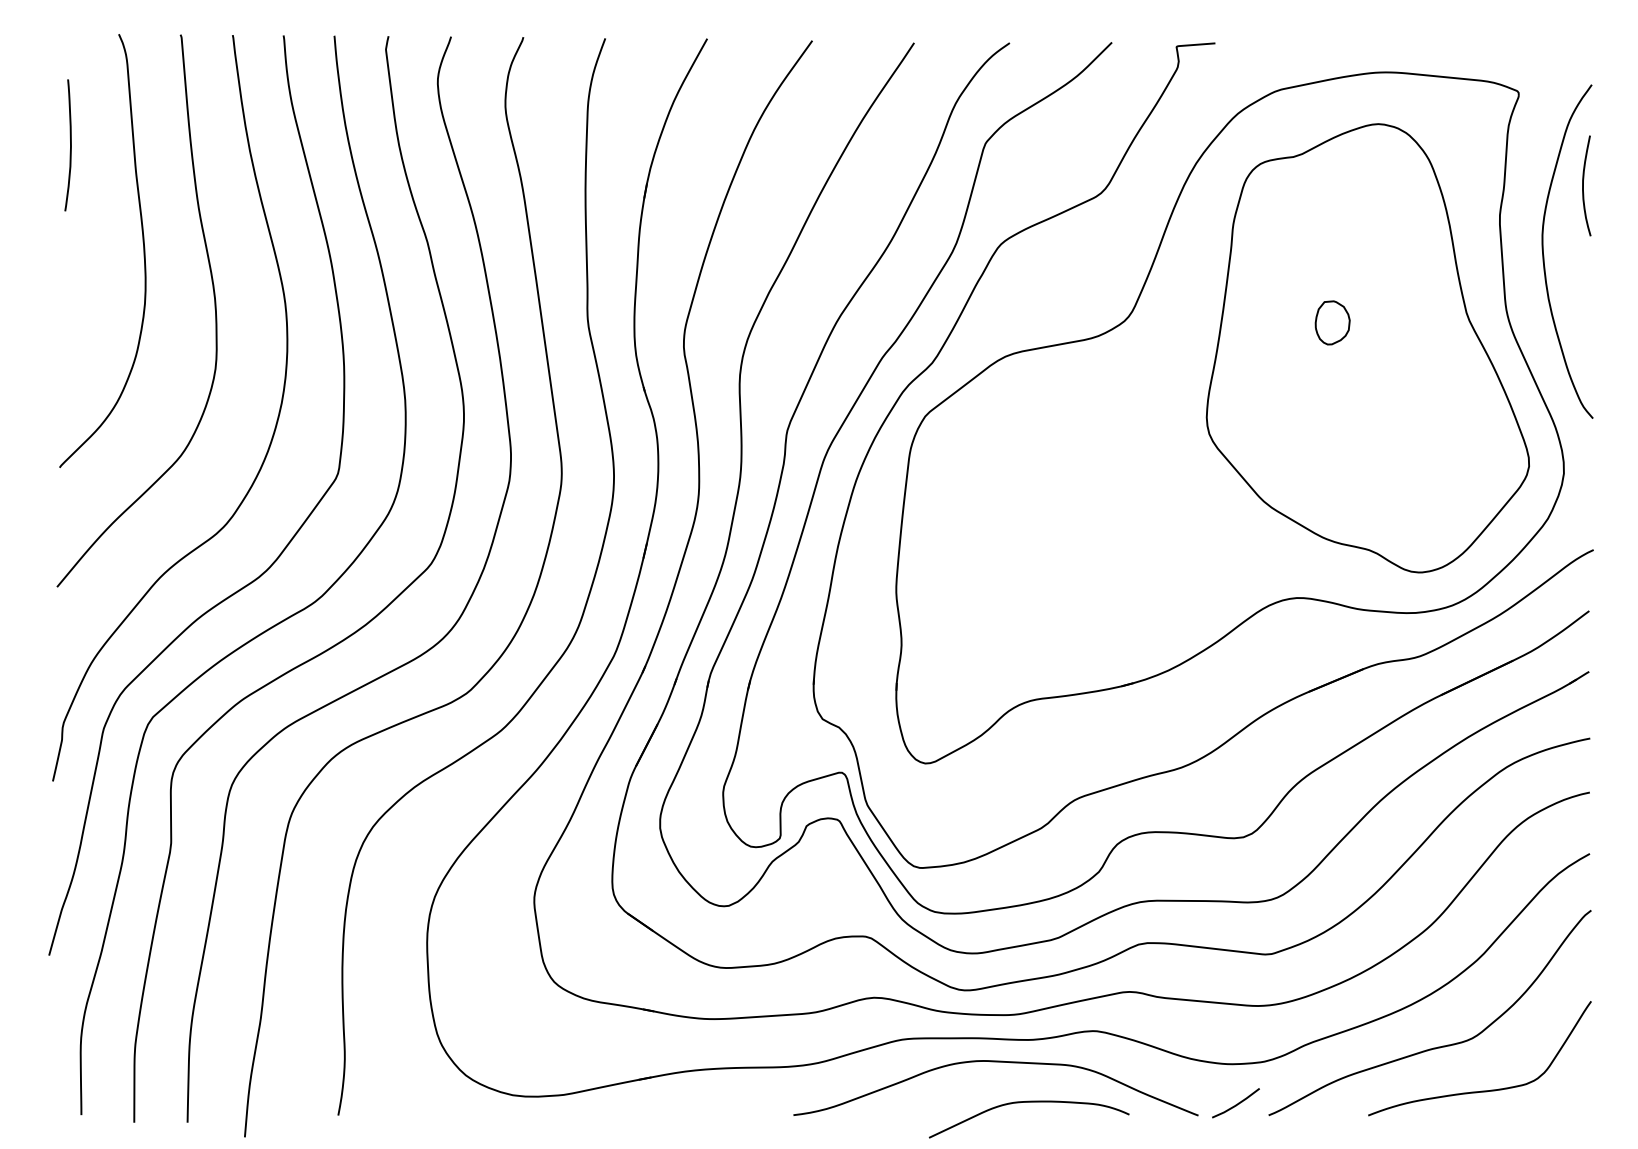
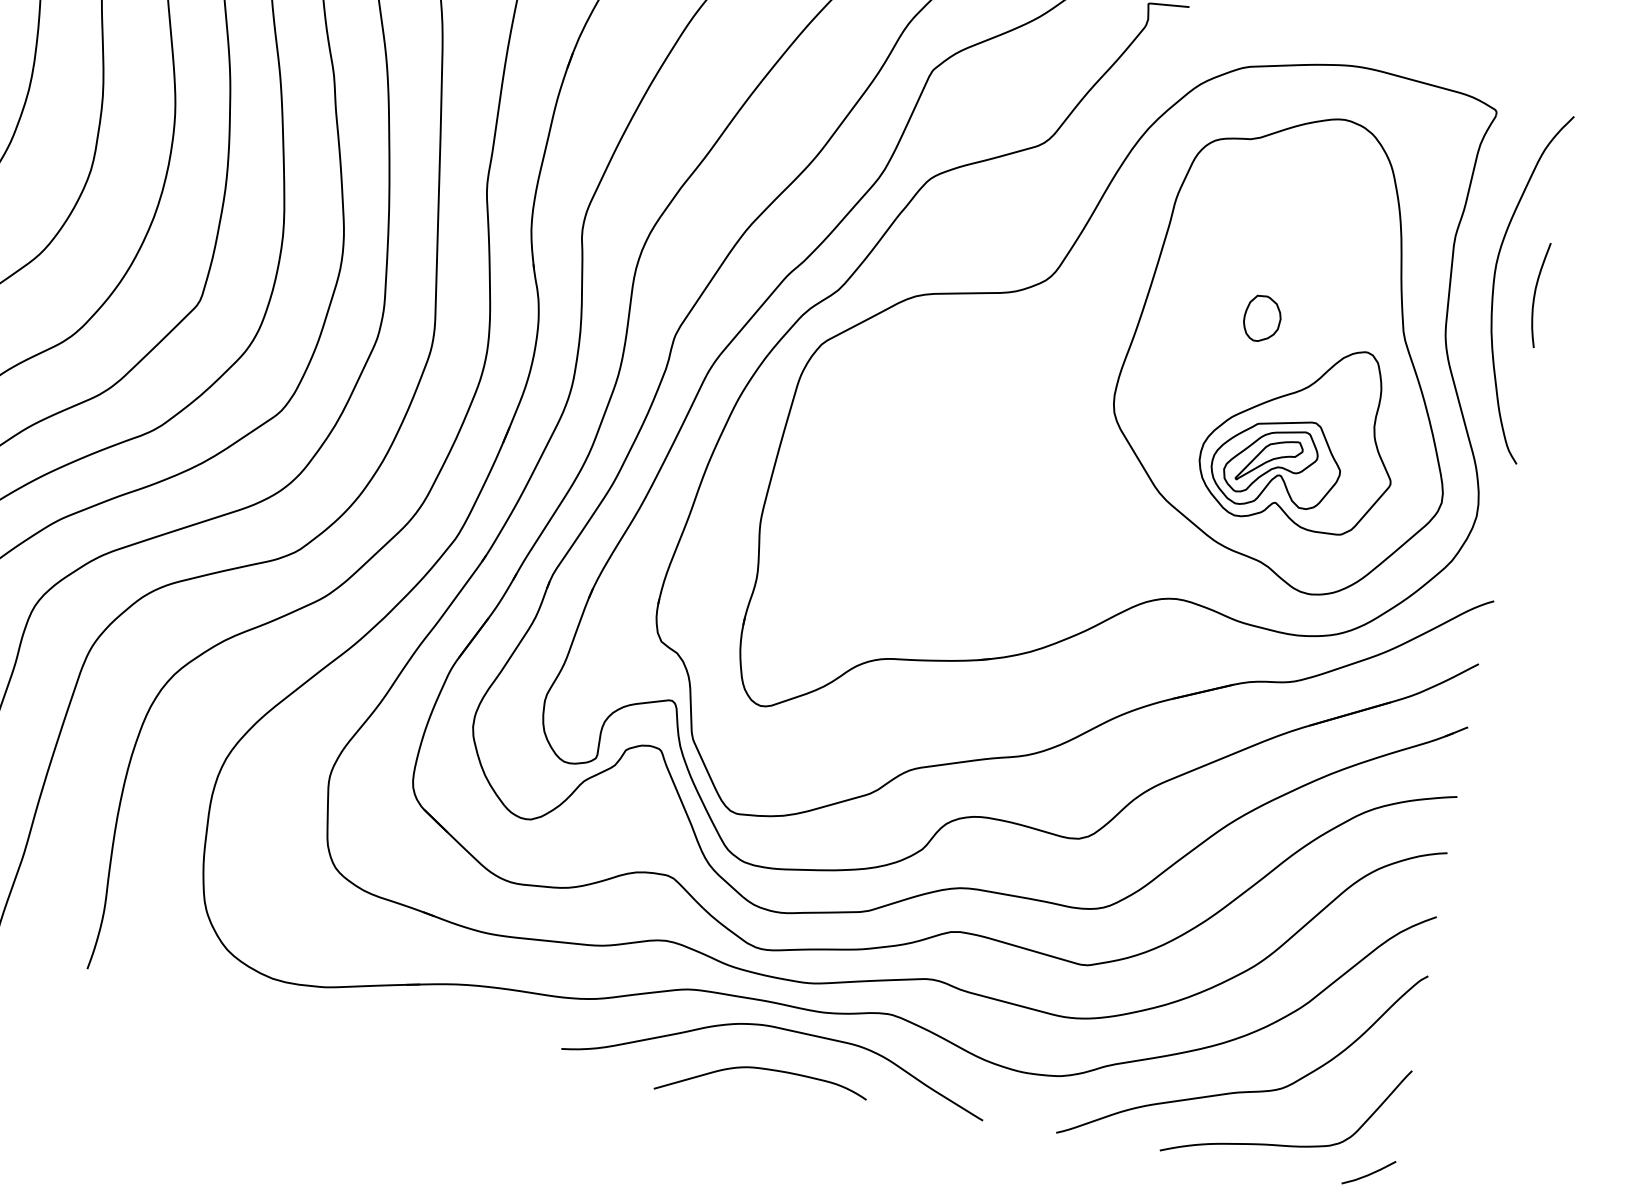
curve: (1583, 185) -> (1535, 293), moved
part: (1387, 425) -> (1301, 435), added
curve: (1028, 1102) -> (763, 1069), moved
line: (1235, 1104) -> (1368, 1173), moved

